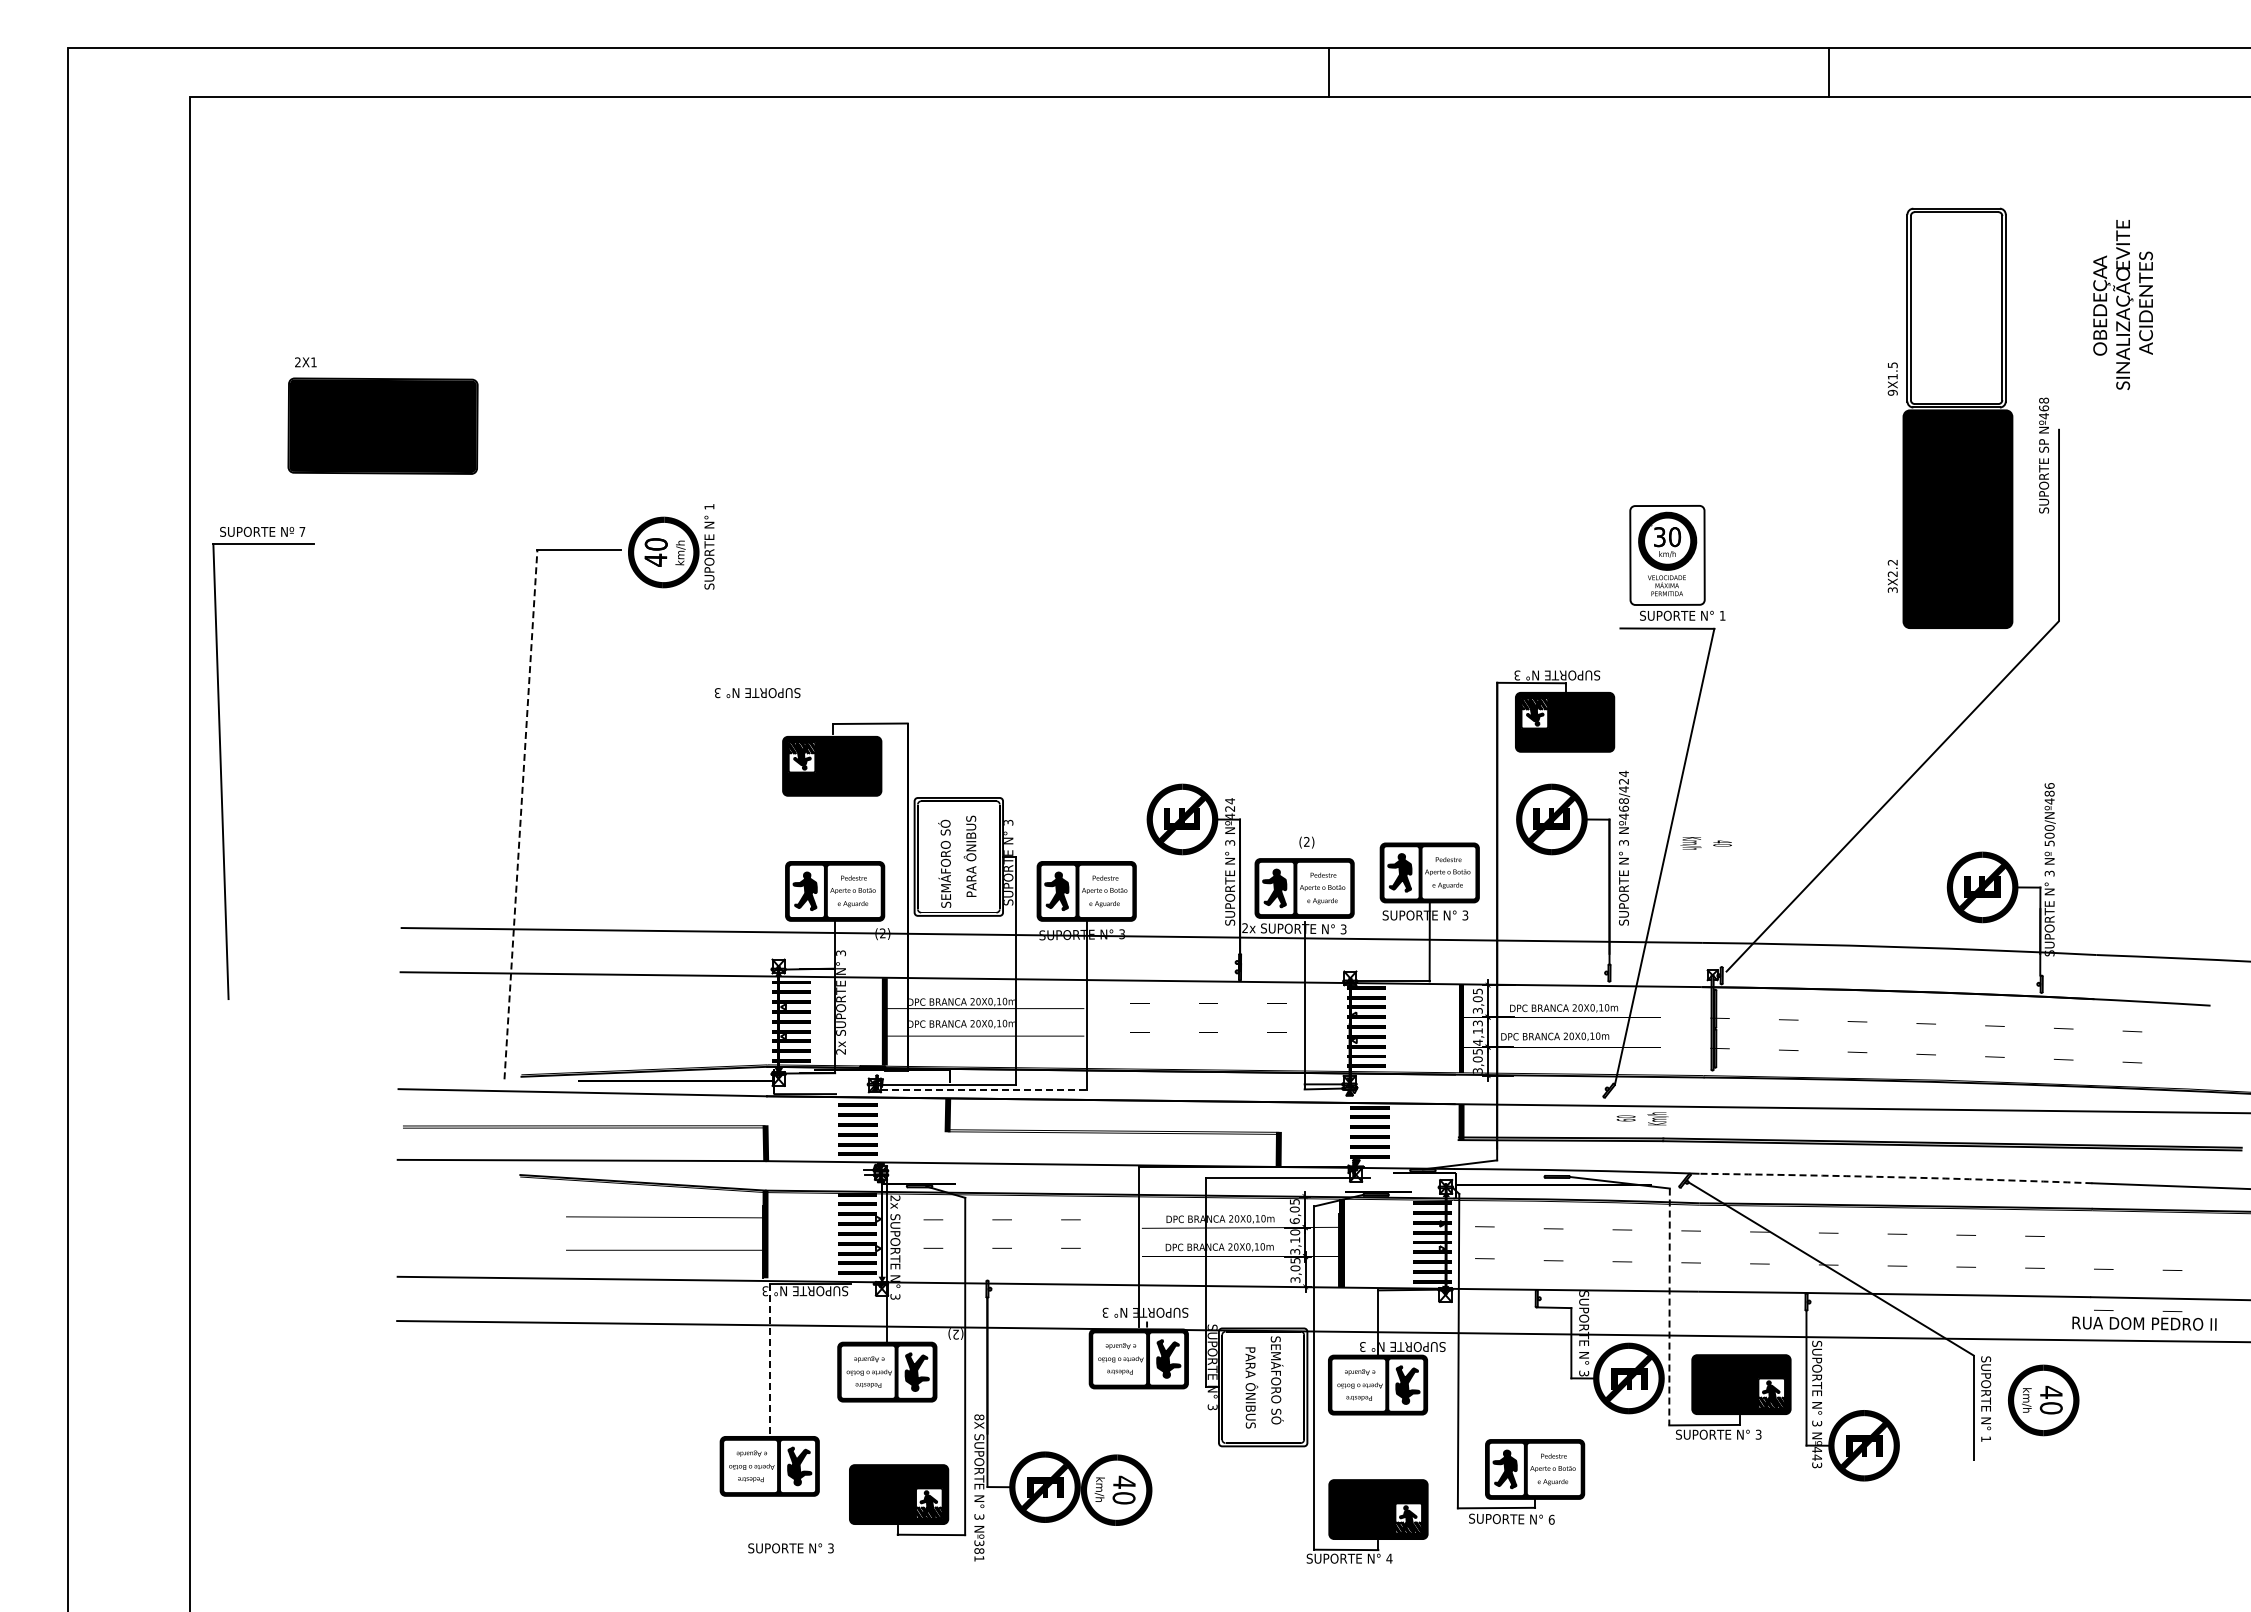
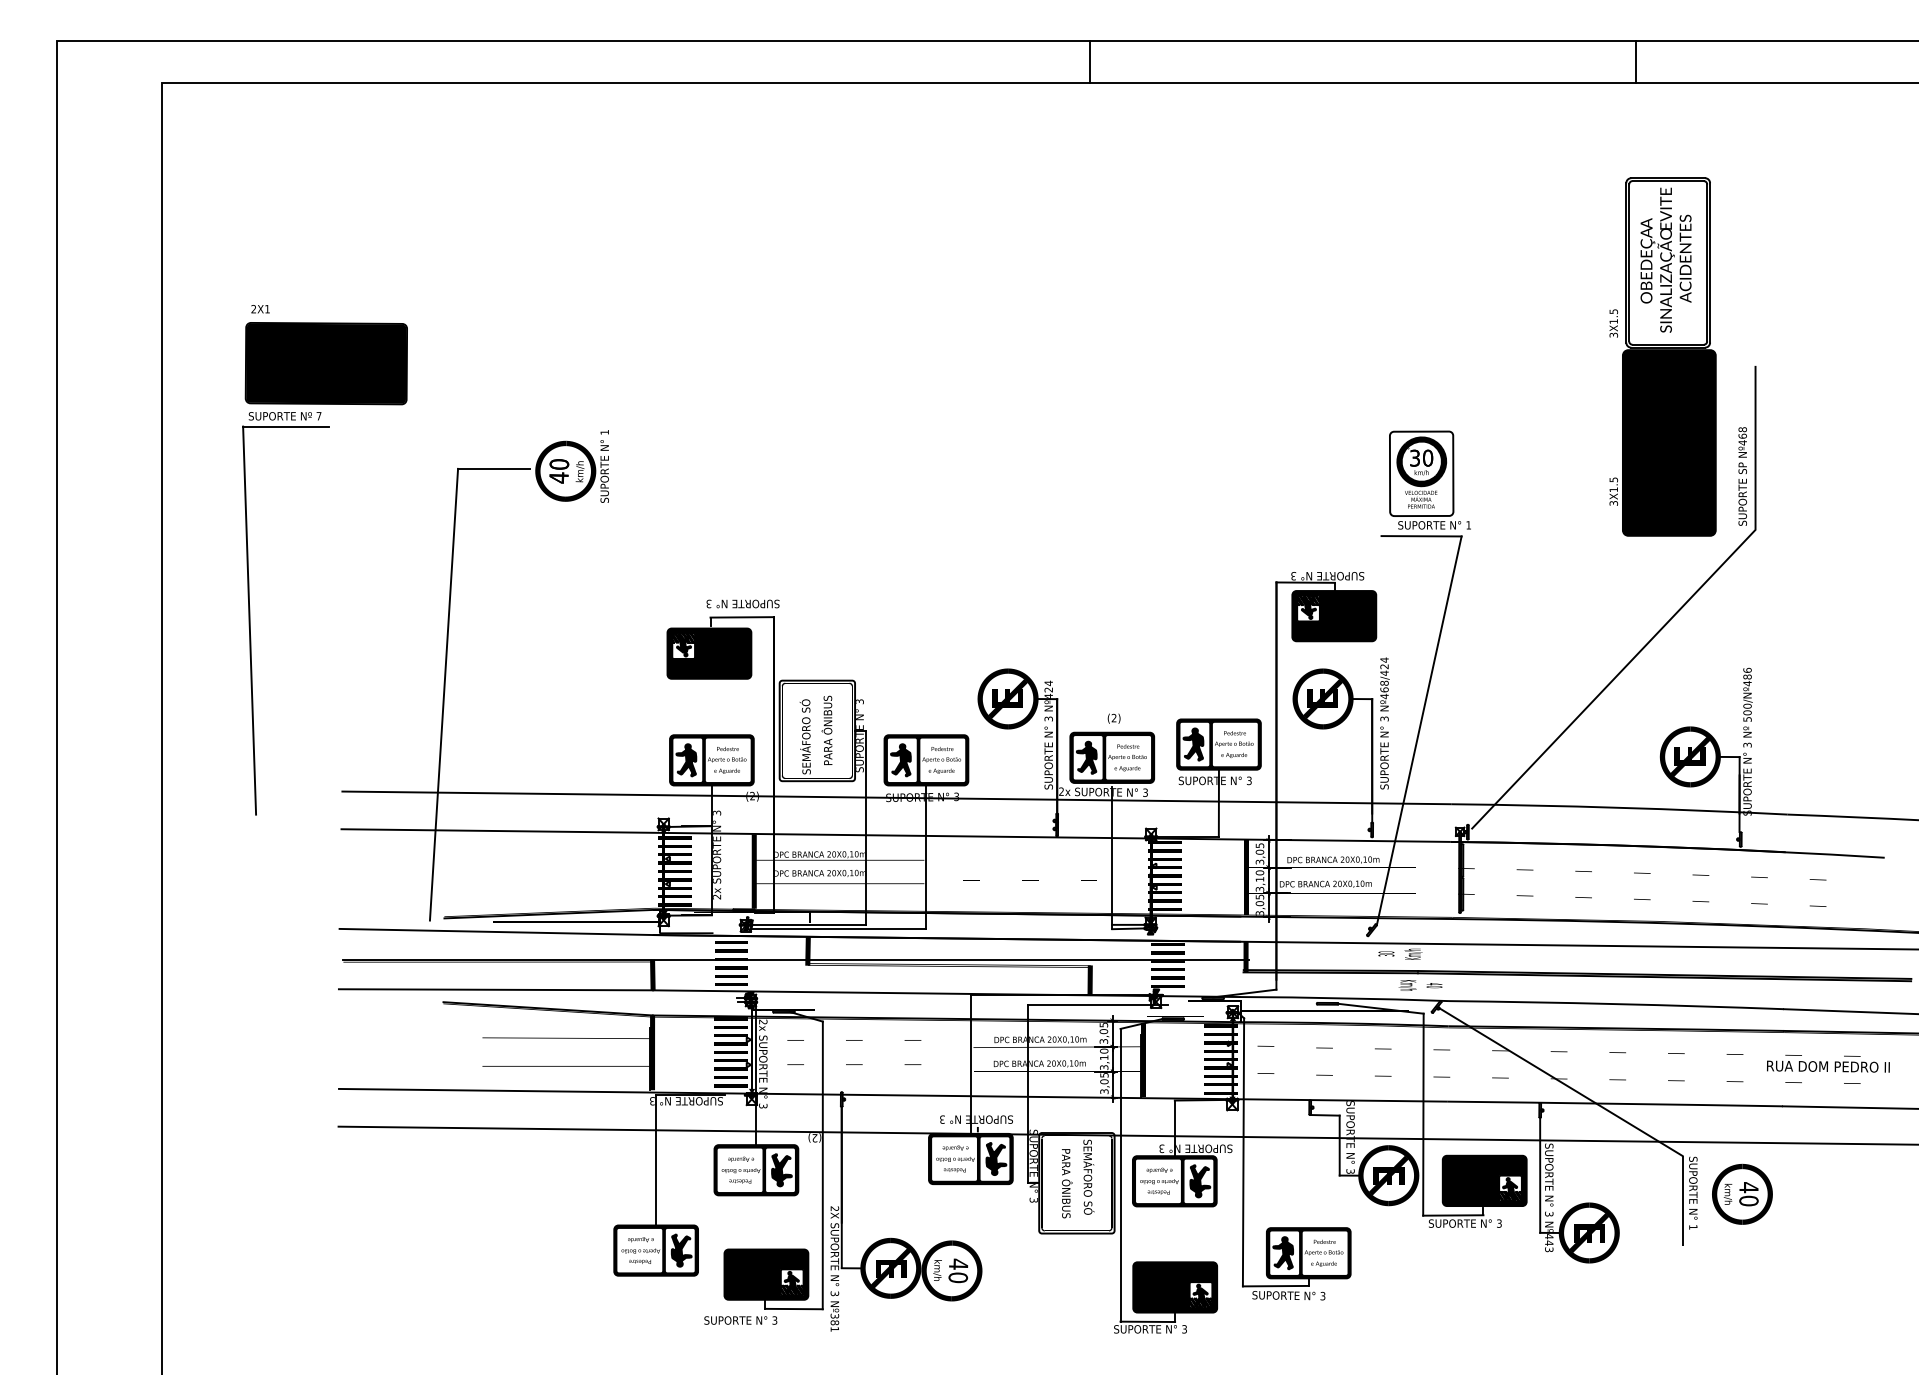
line: (1328, 72) -> (1089, 62), moved
line: (1829, 72) -> (1636, 62), moved
text: (2122, 304) -> (1665, 259), moved
text: (1892, 392) -> (1613, 334), 9X1.5 -> 3X1.5
text: (2044, 455) -> (1743, 476), moved
text: (1892, 567) -> (1613, 484), 3X2.2 -> 3X1.5
text: (757, 693) -> (742, 604), moved
part: (221, 762) -> (250, 612), moved
line: (521, 813) -> (444, 693), dashed -> solid
text: (1705, 843) -> (1419, 985), moved
text: (1477, 1032) -> (1259, 880), 4,13 -> 3,10
line: (983, 1089) -> (838, 929), dashed -> solid
text: (1625, 1119) -> (1385, 954), 60 -> 30
line: (933, 1125) -> (795, 959), added
arc: (1895, 1177) -> (1616, 1004), dashed -> solid
text: (1294, 1220) -> (1103, 1040), 6,05 -> 3,05
line: (1669, 1307) -> (1423, 1115), dashed -> solid
text: (2144, 1319) -> (1828, 1063), moved
line: (769, 1360) -> (655, 1160), dashed -> solid
text: (979, 1417) -> (835, 1208), 8X -> 2X
text: (1551, 1519) -> (1322, 1295), 6 -> 3
text: (790, 1548) -> (740, 1320), moved
text: (1389, 1558) -> (1184, 1329), 4 -> 3

